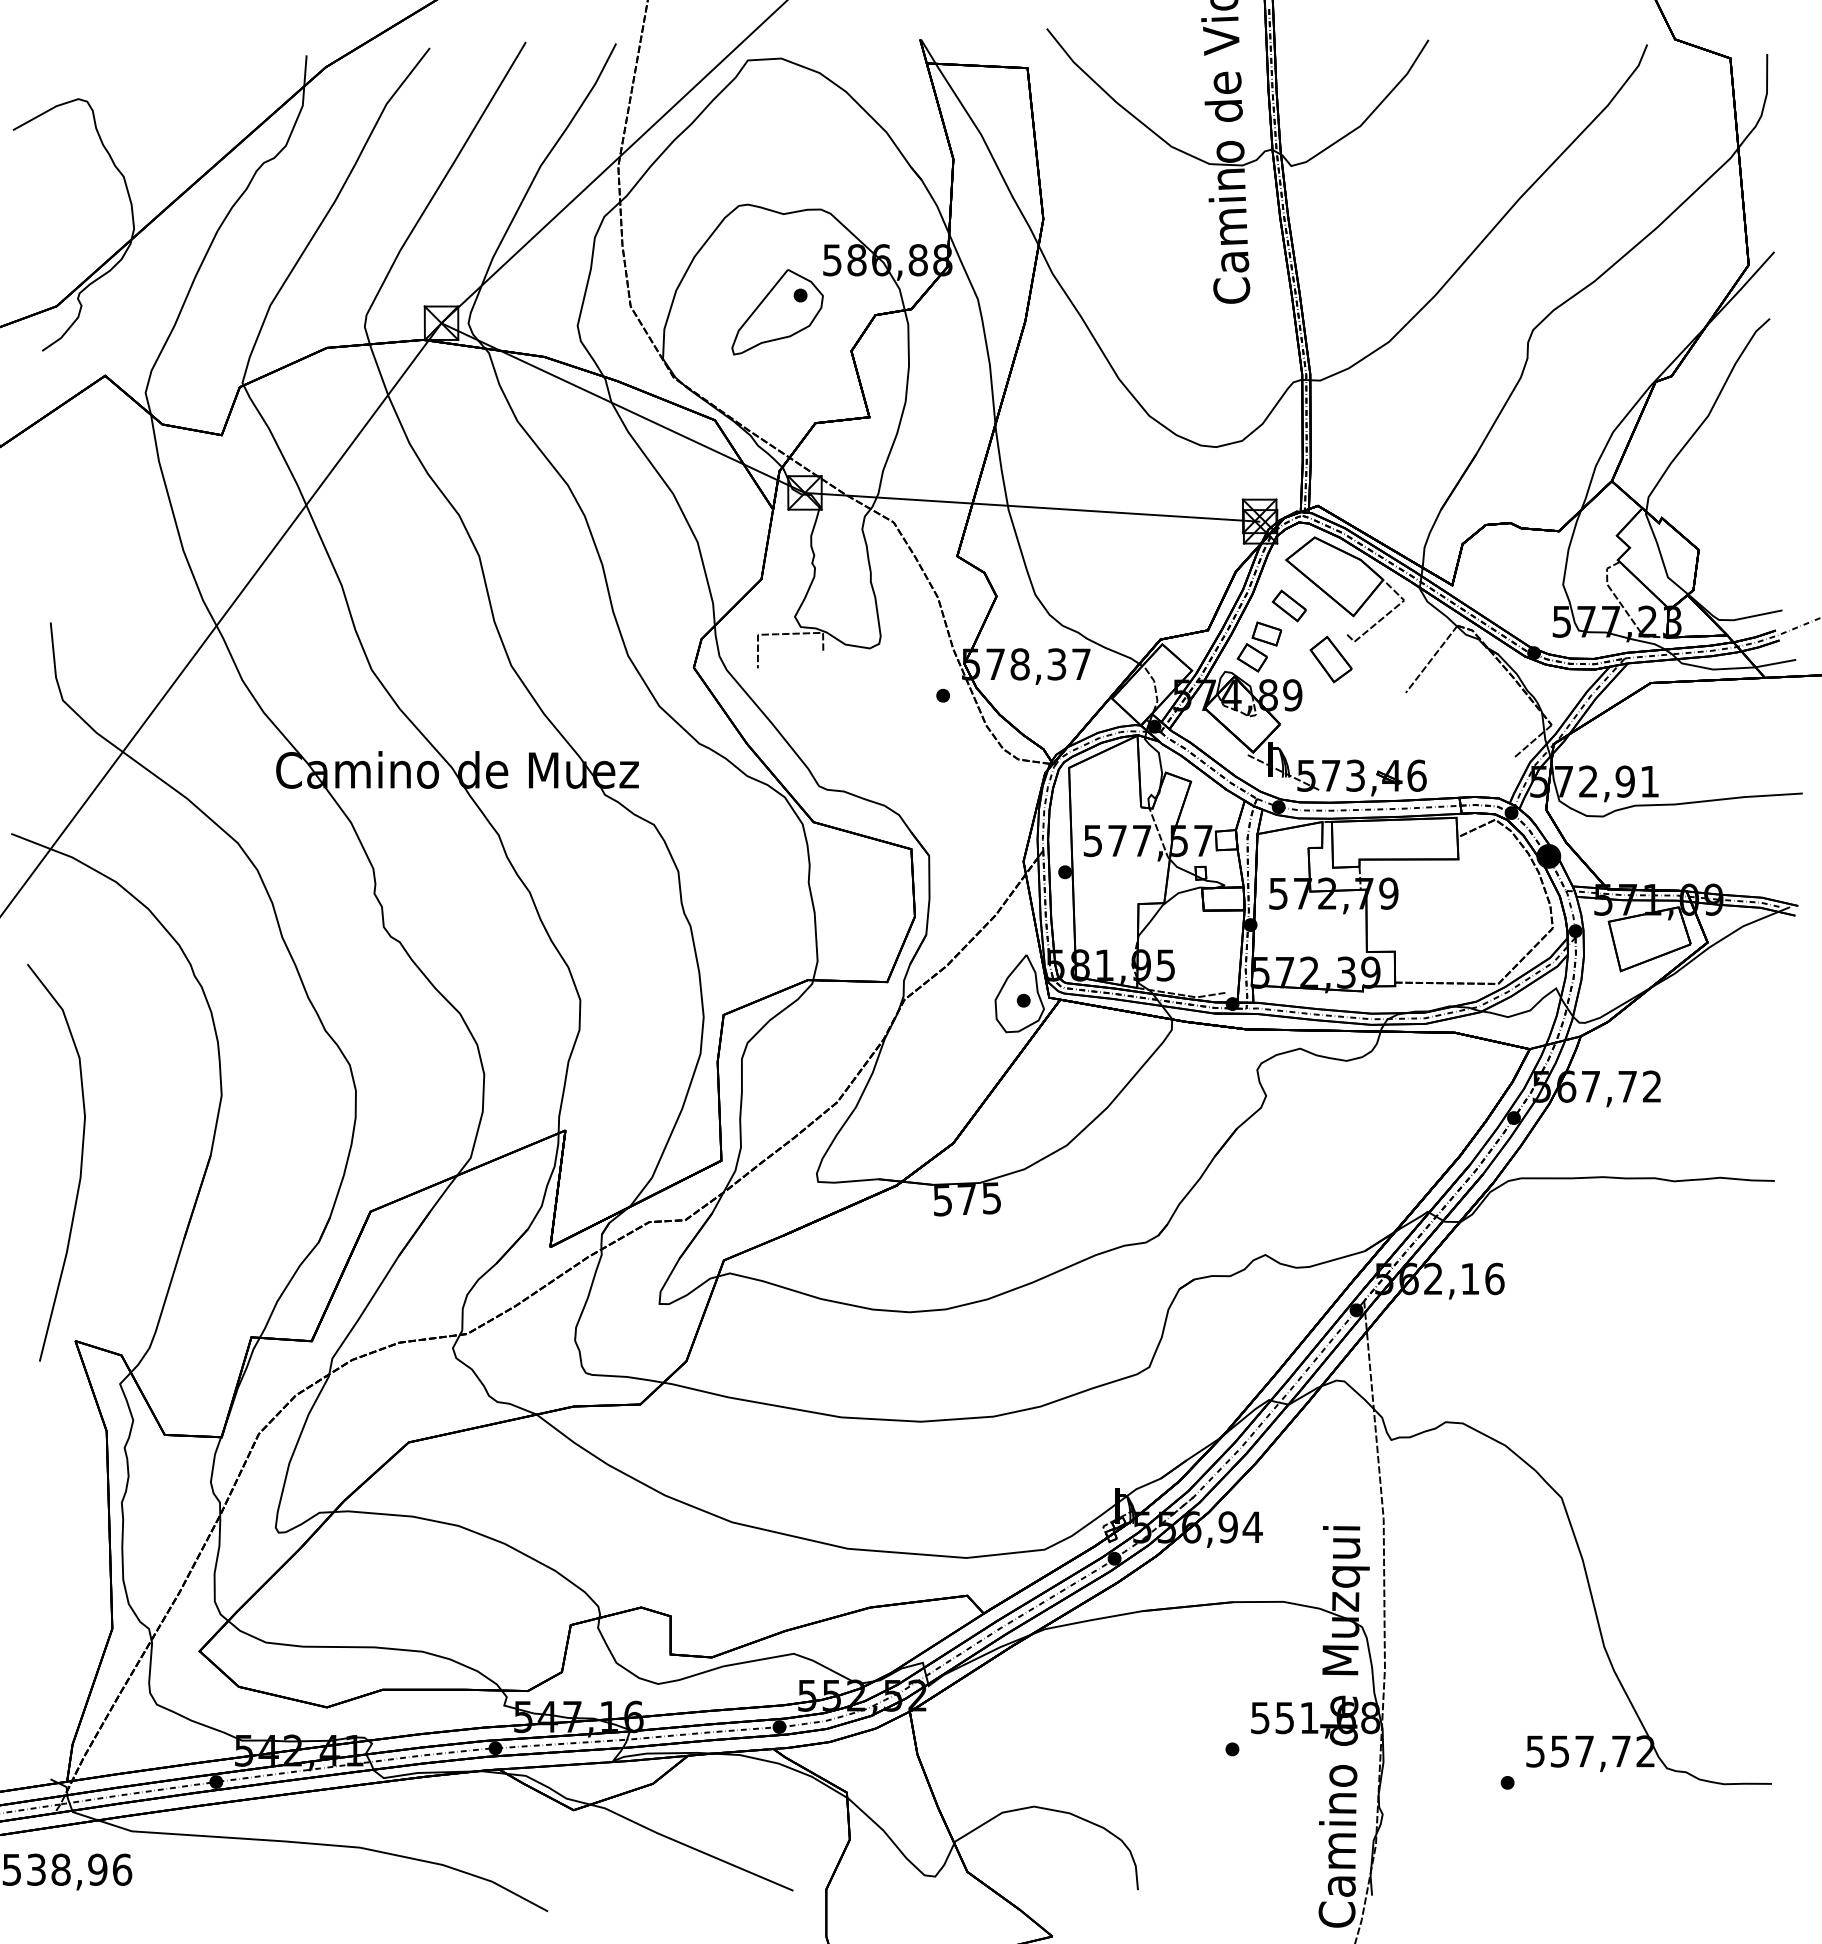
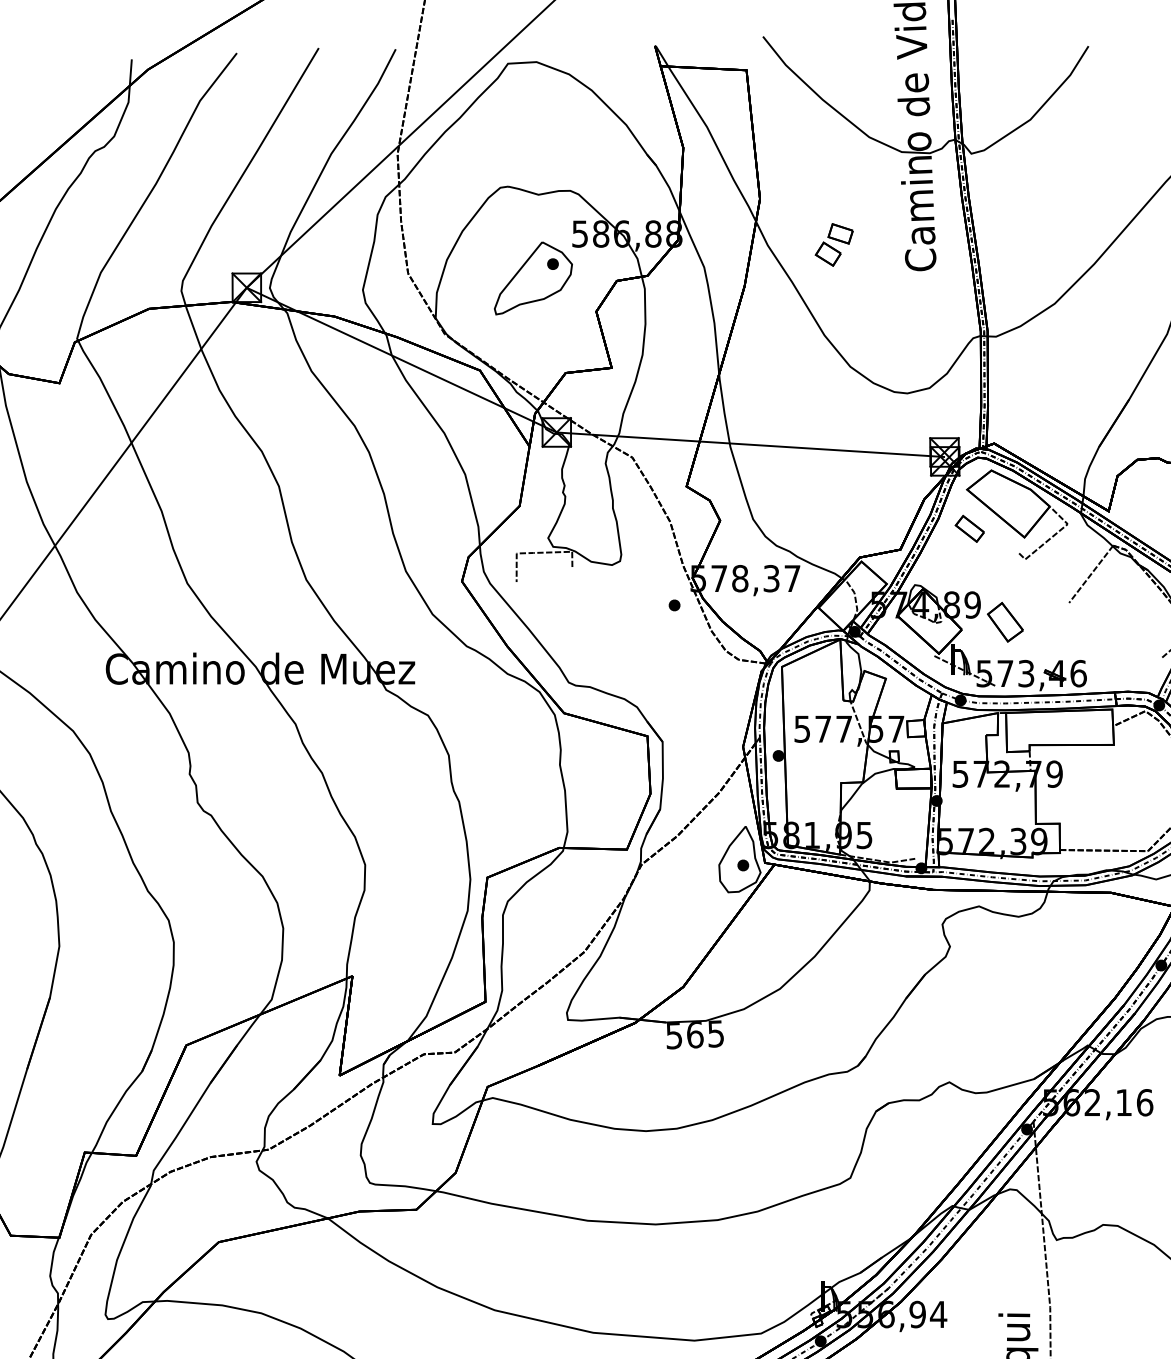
part: (1259, 646) -> (834, 244), moved
part: (1330, 659) -> (1004, 622), moved
text: (967, 1199) -> (695, 1034), 575 -> 565

